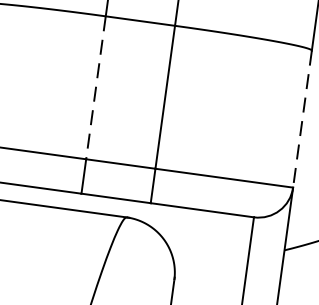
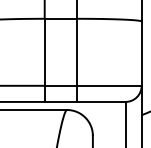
line: (95, 88) -> (44, 52), dashed -> solid
line: (301, 120) -> (141, 54), dashed -> solid

